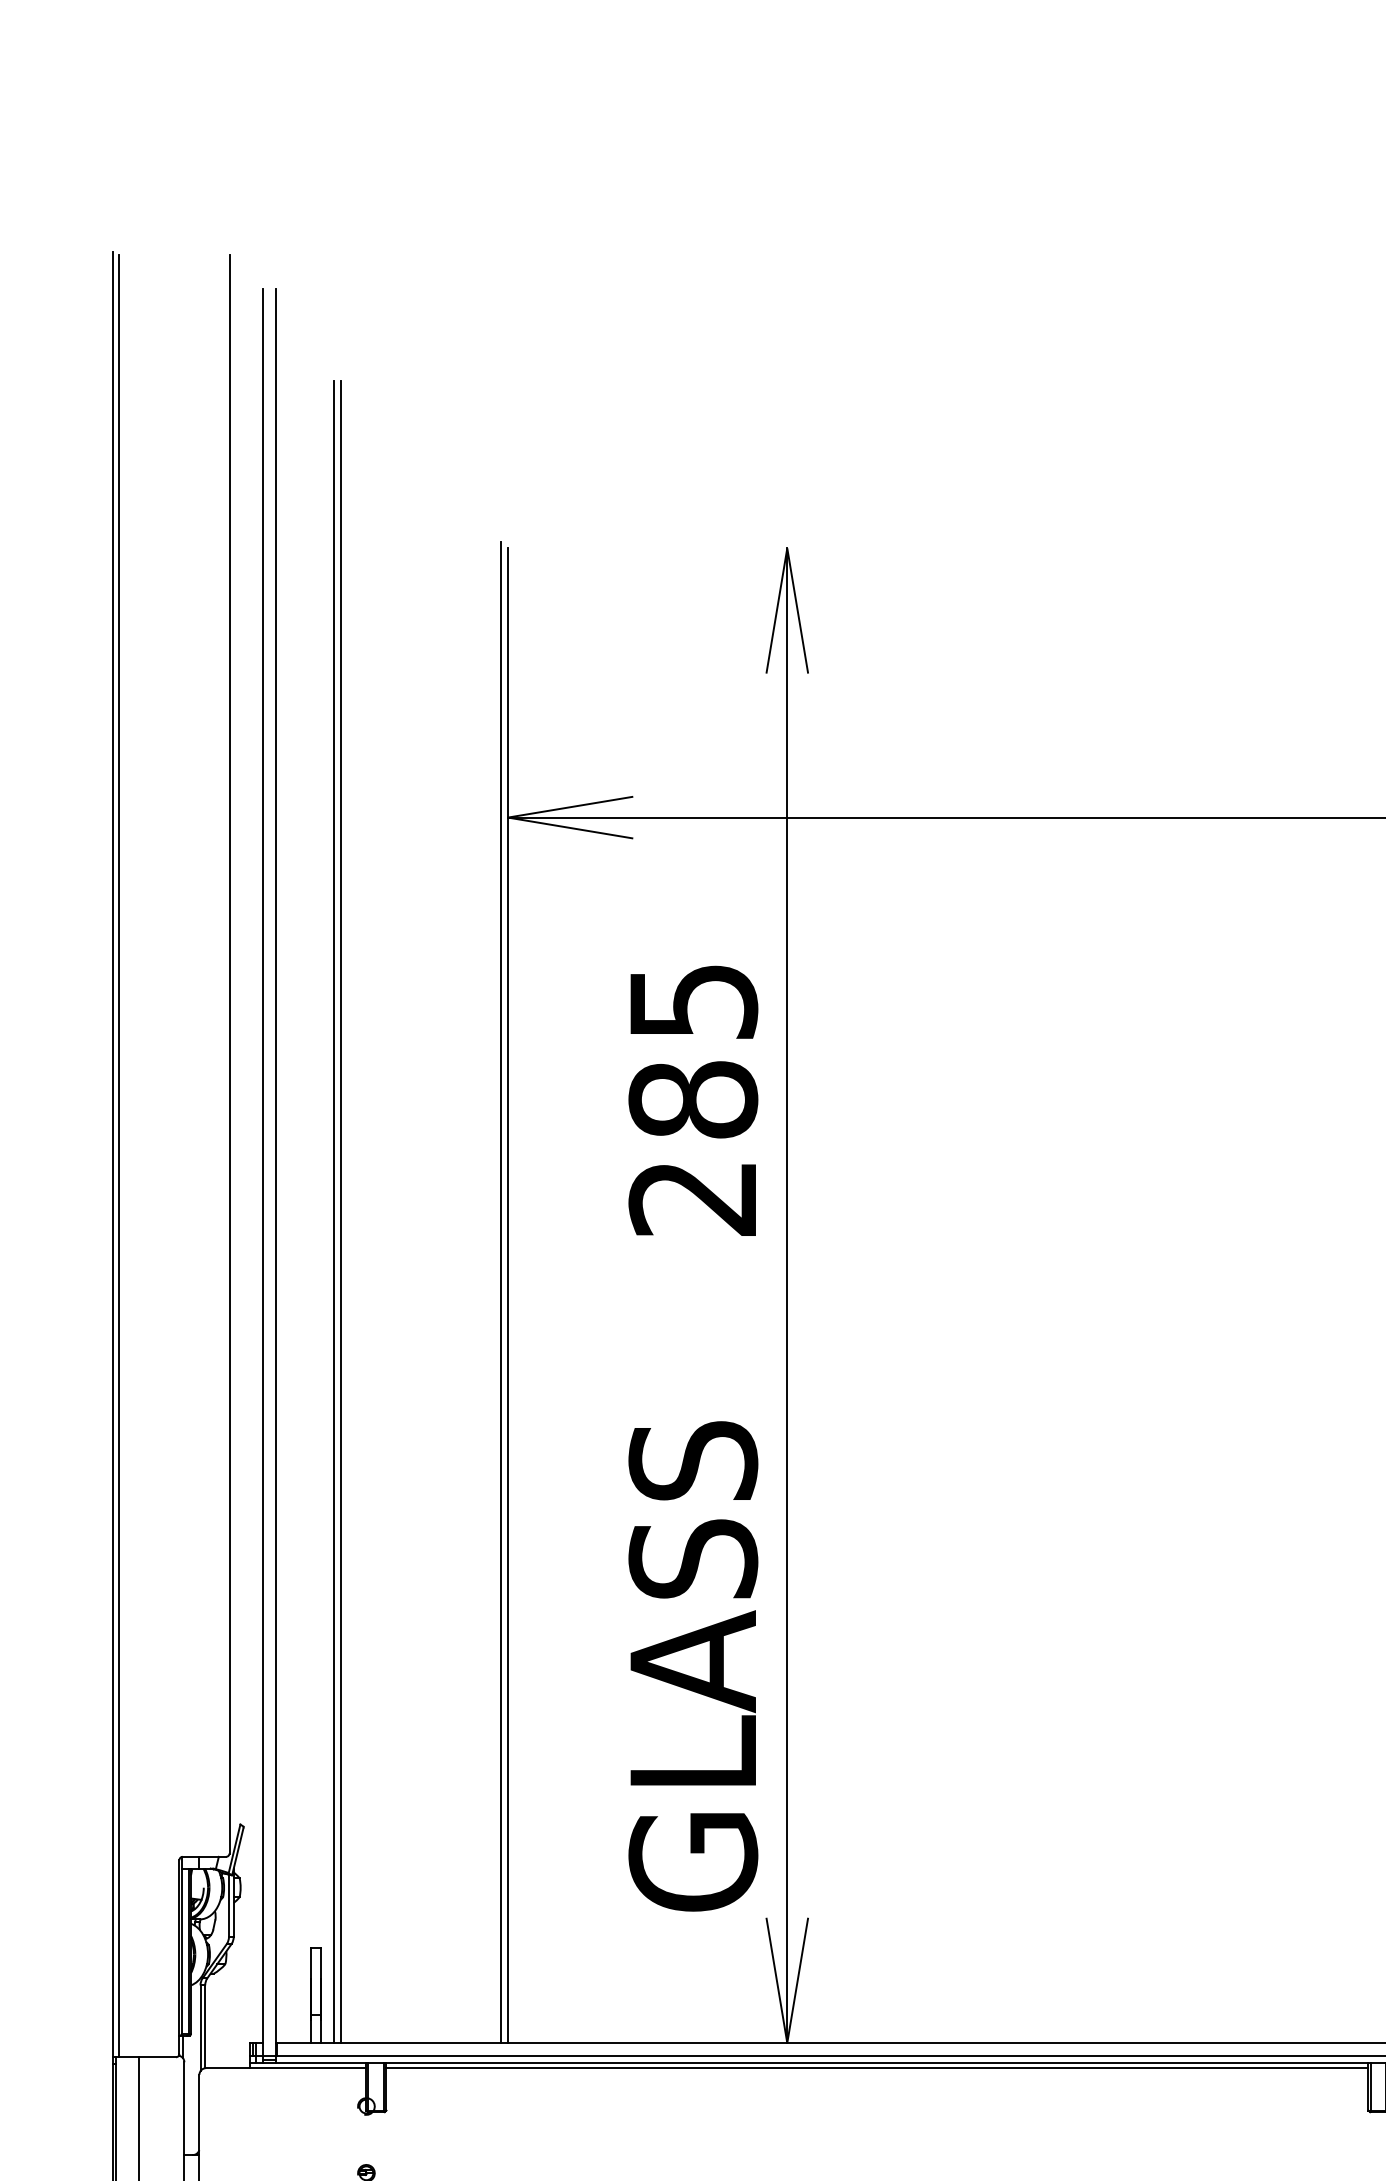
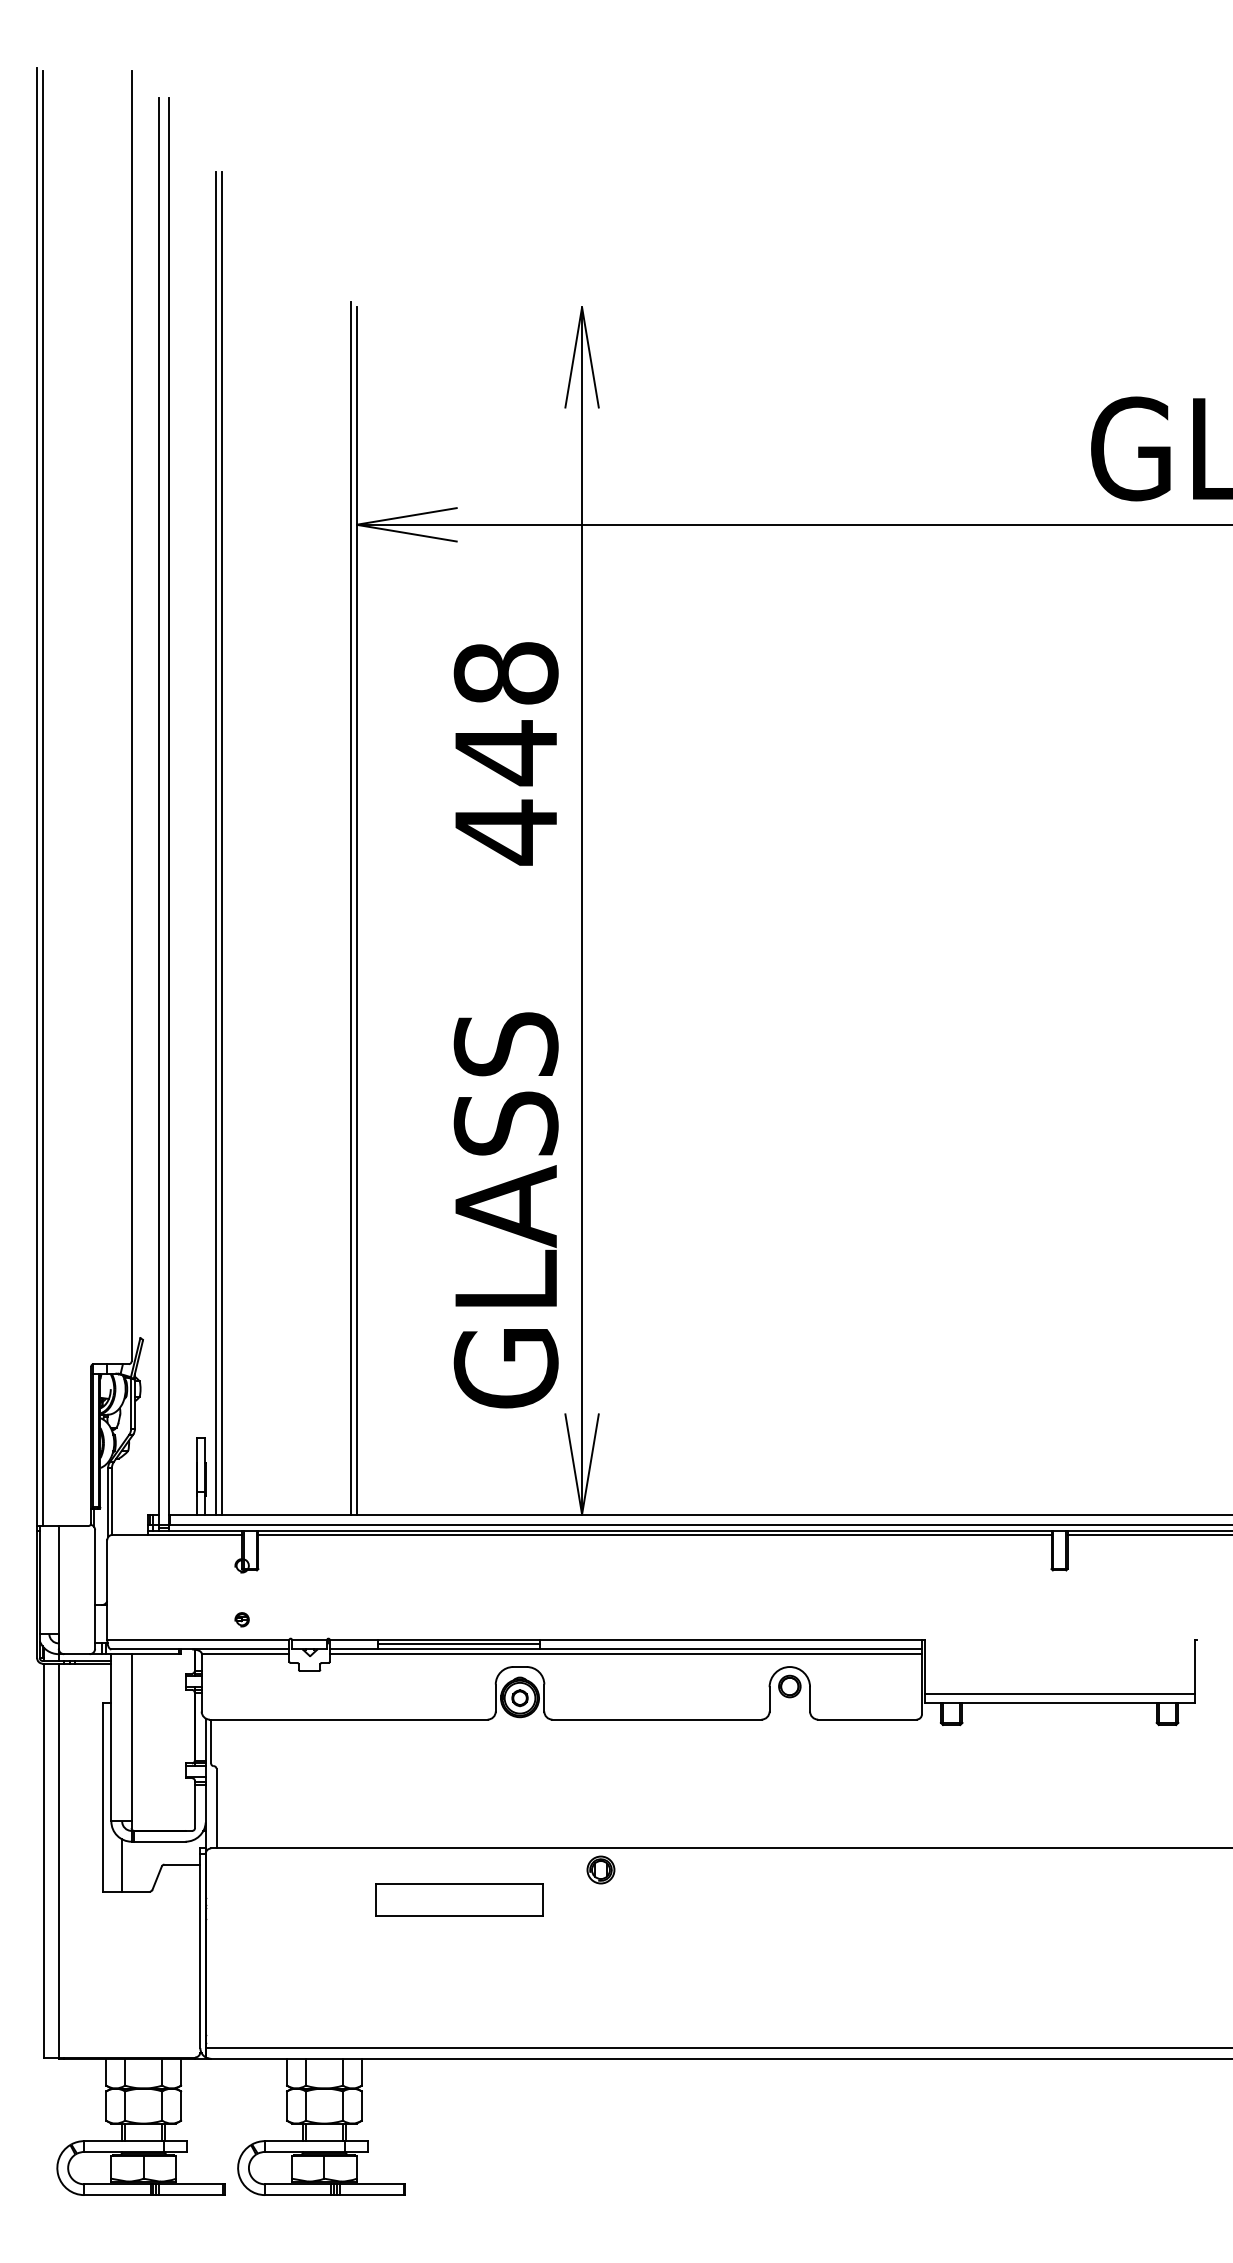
text: (692, 1100) -> (505, 753), 285 -> 448

